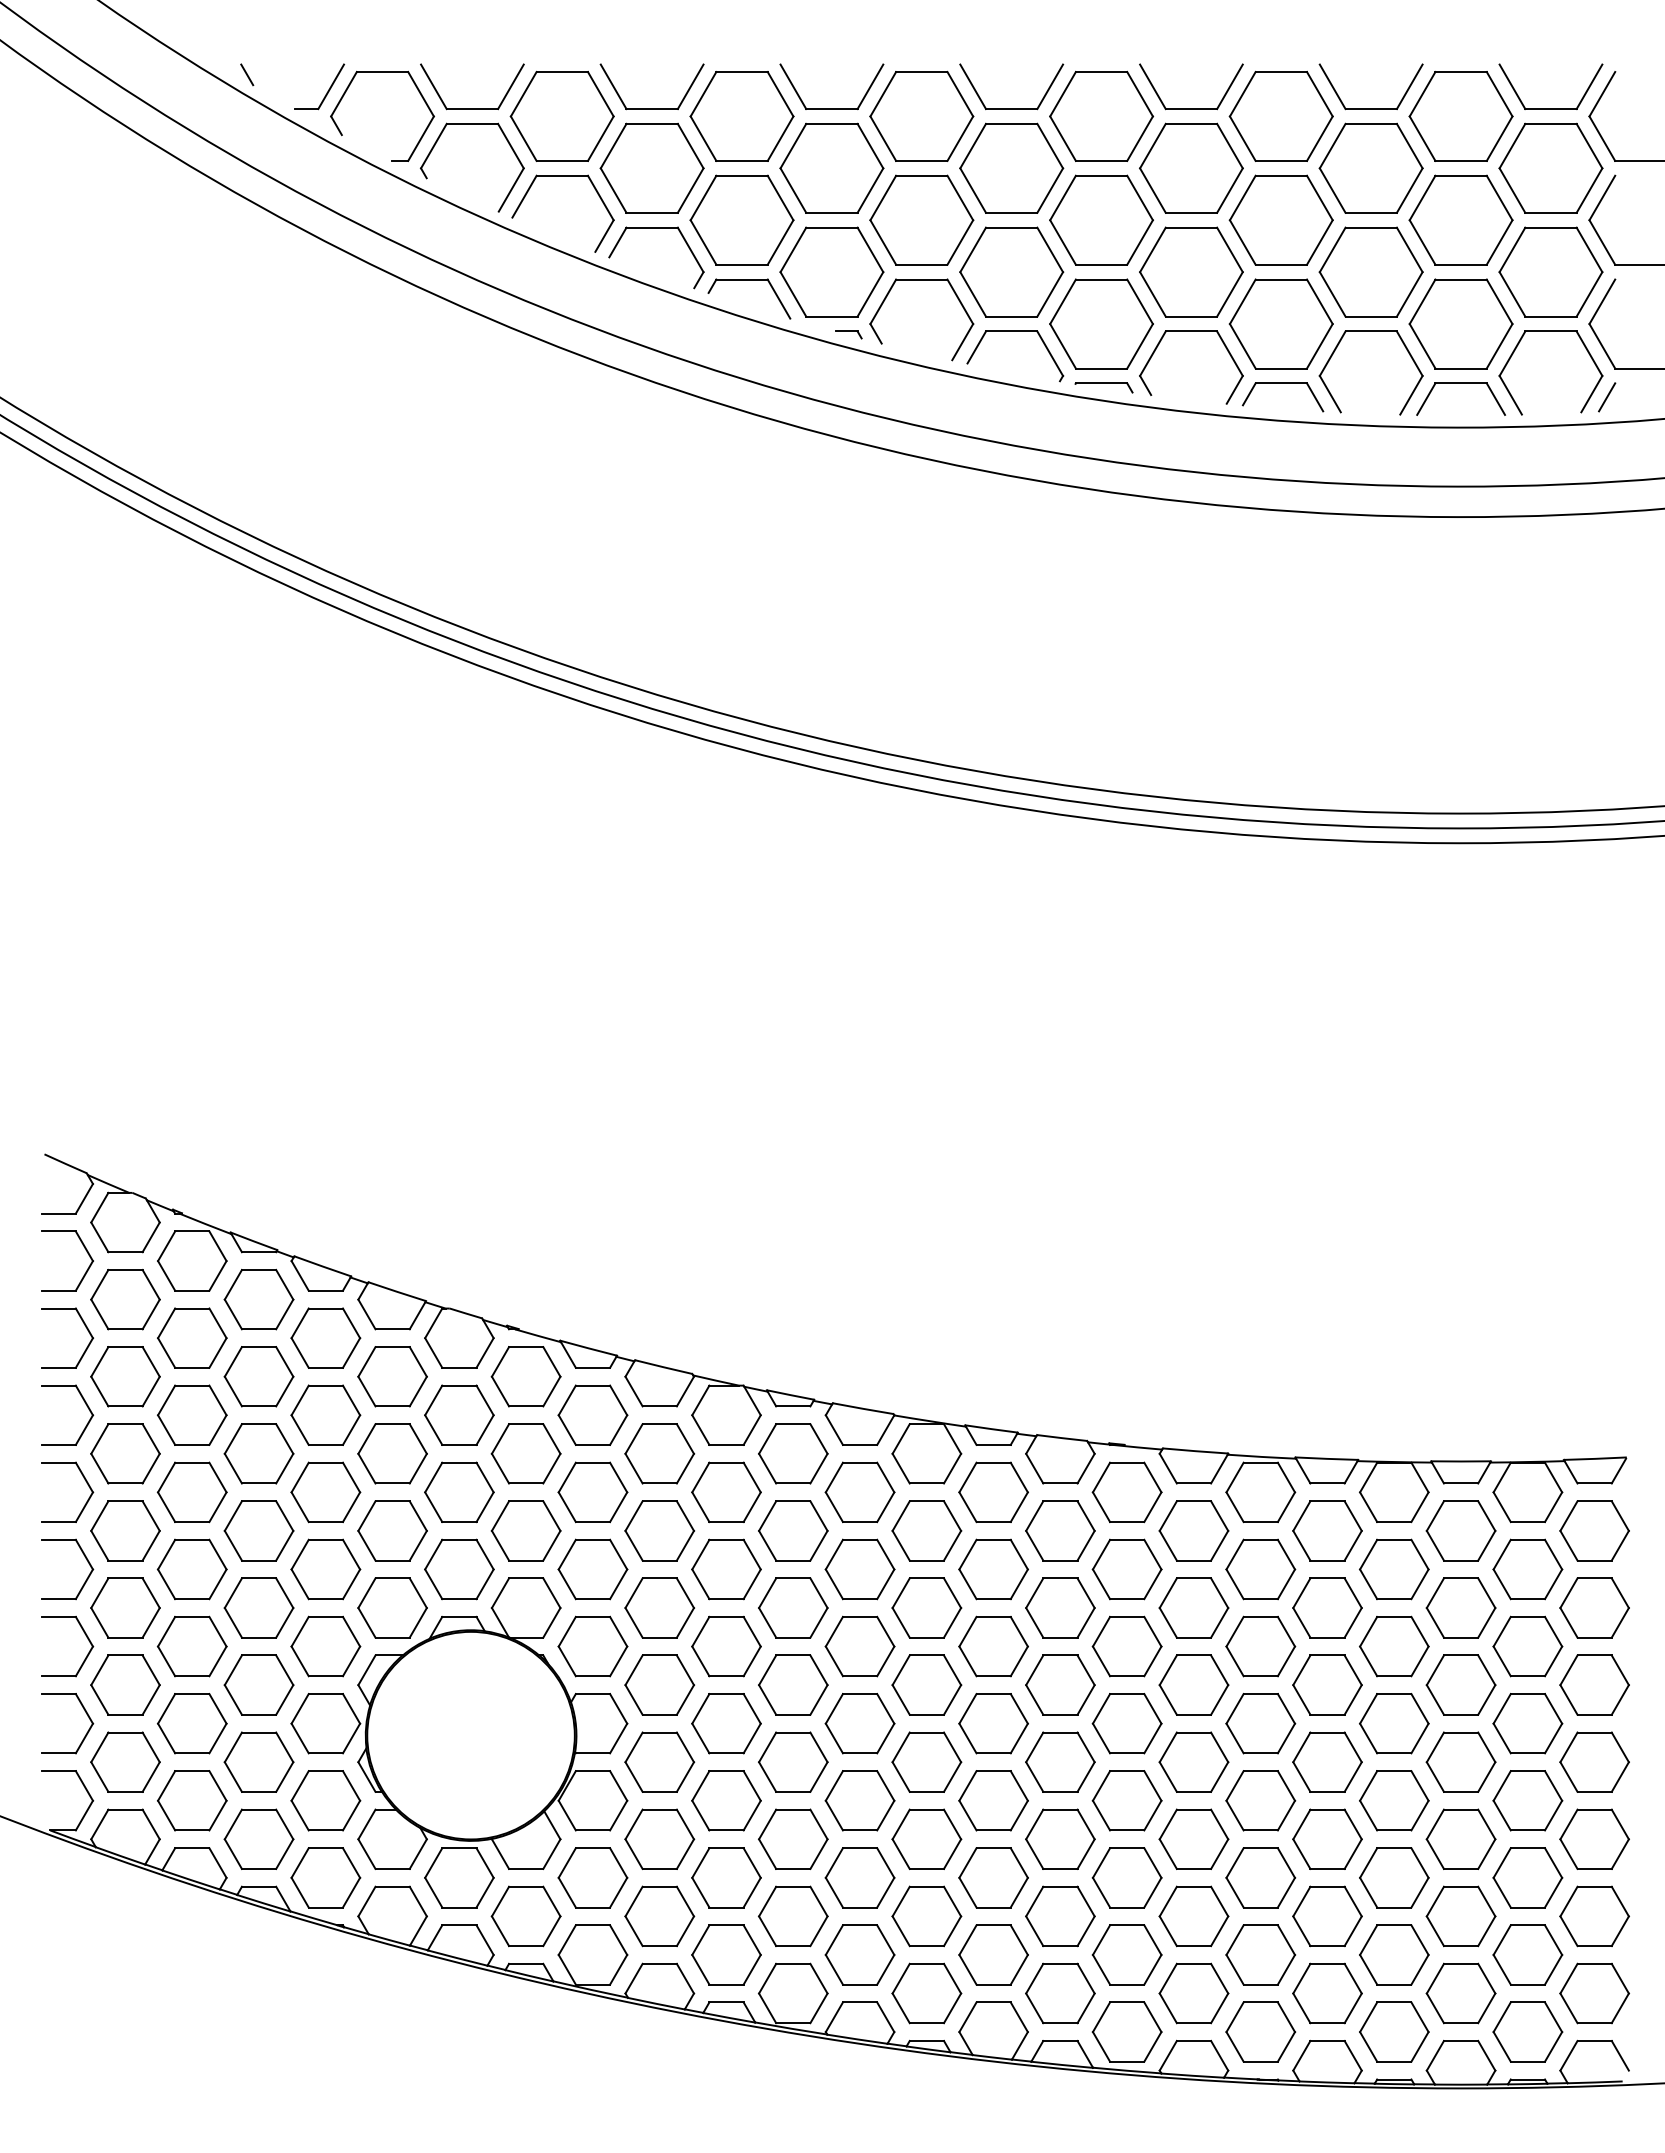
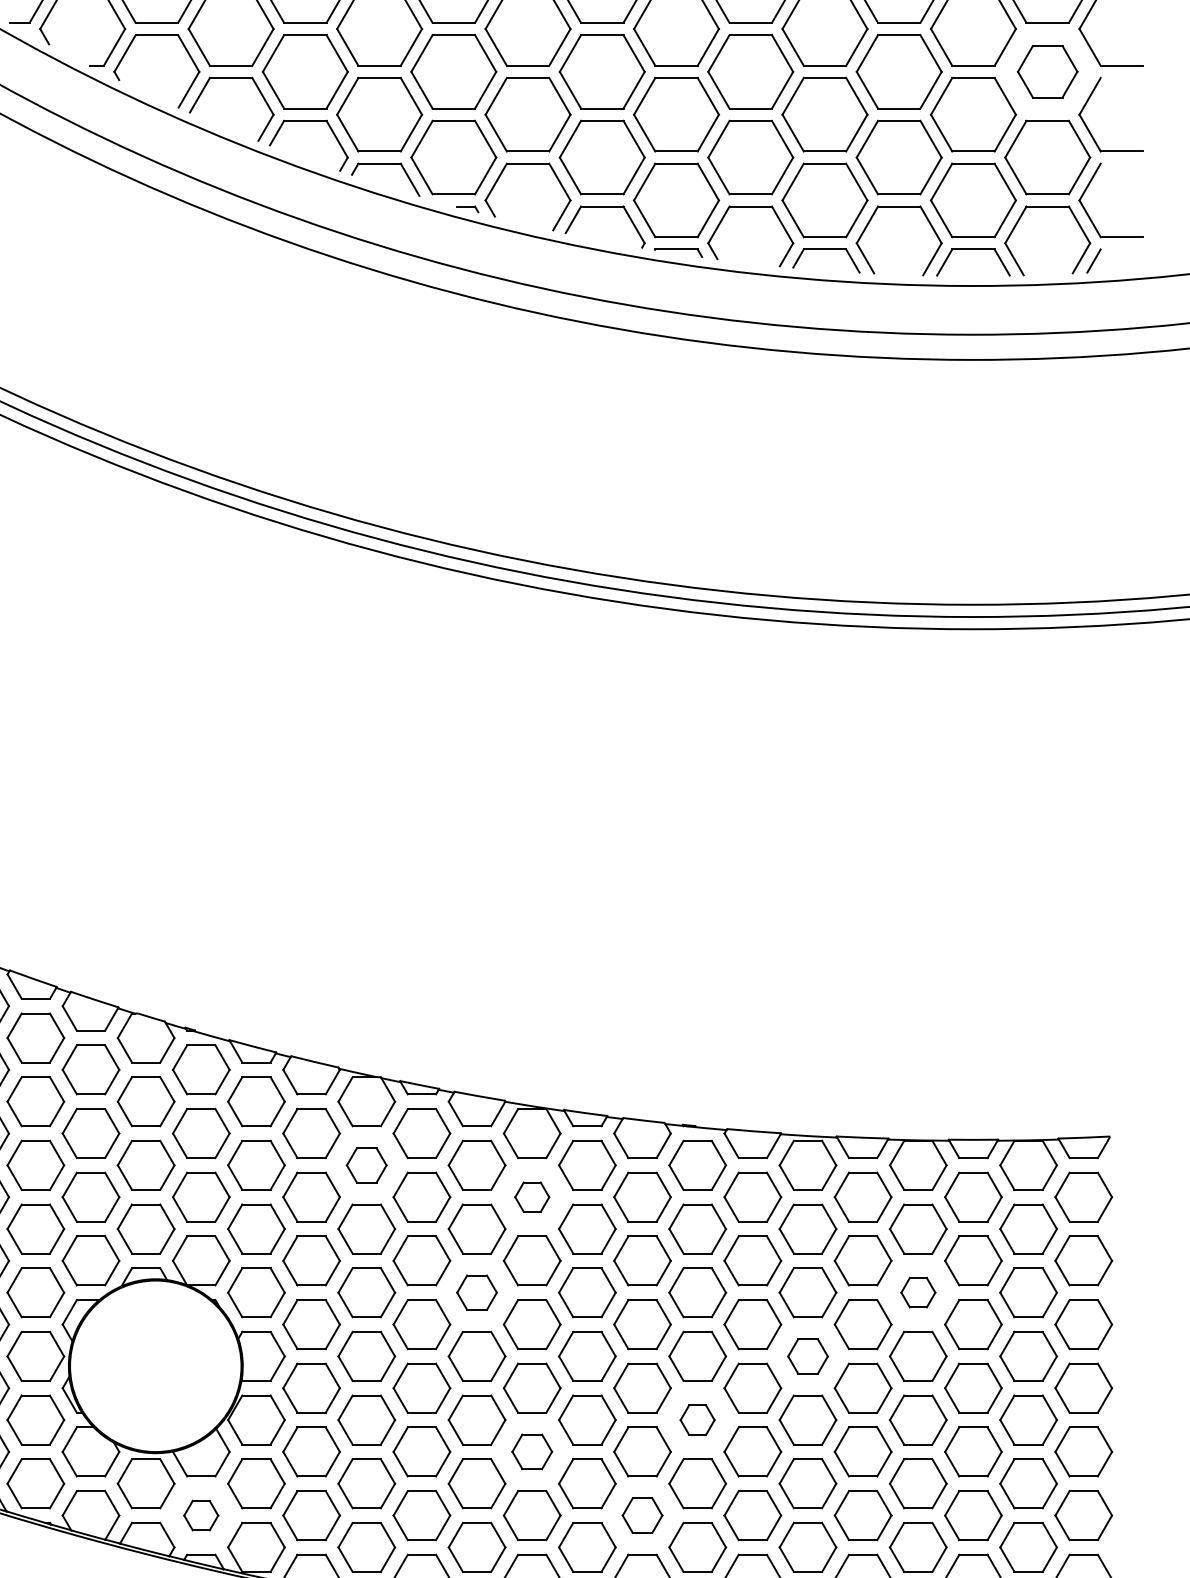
part: (1550, 167) -> (1047, 71), size x0.7
part: (726, 1492) -> (366, 1165), size x0.7
part: (926, 1530) -> (531, 1196), size x0.6
part: (859, 1646) -> (476, 1292), size x0.7
part: (1394, 1646) -> (918, 1292), size x0.6
part: (1260, 1723) -> (807, 1356), size x0.7
part: (1126, 1800) -> (697, 1419), size x0.6
part: (926, 1838) -> (531, 1451), size x0.7
part: (525, 1916) -> (200, 1515), size x0.6
part: (1060, 1916) -> (642, 1515), size x0.7

